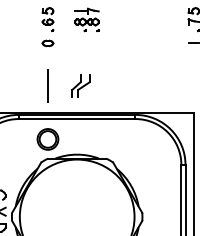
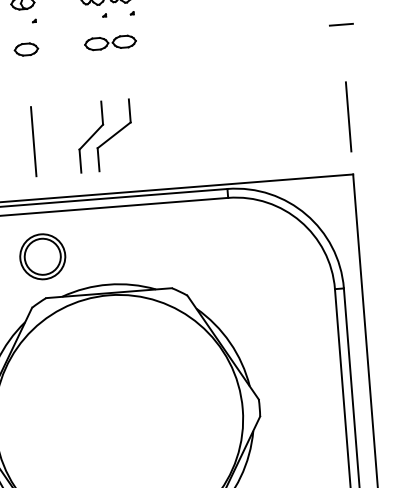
part: (86, 43) -> (109, 43), added
part: (80, 85) -> (103, 134), size x1.43
line: (193, 86) -> (347, 117), added

